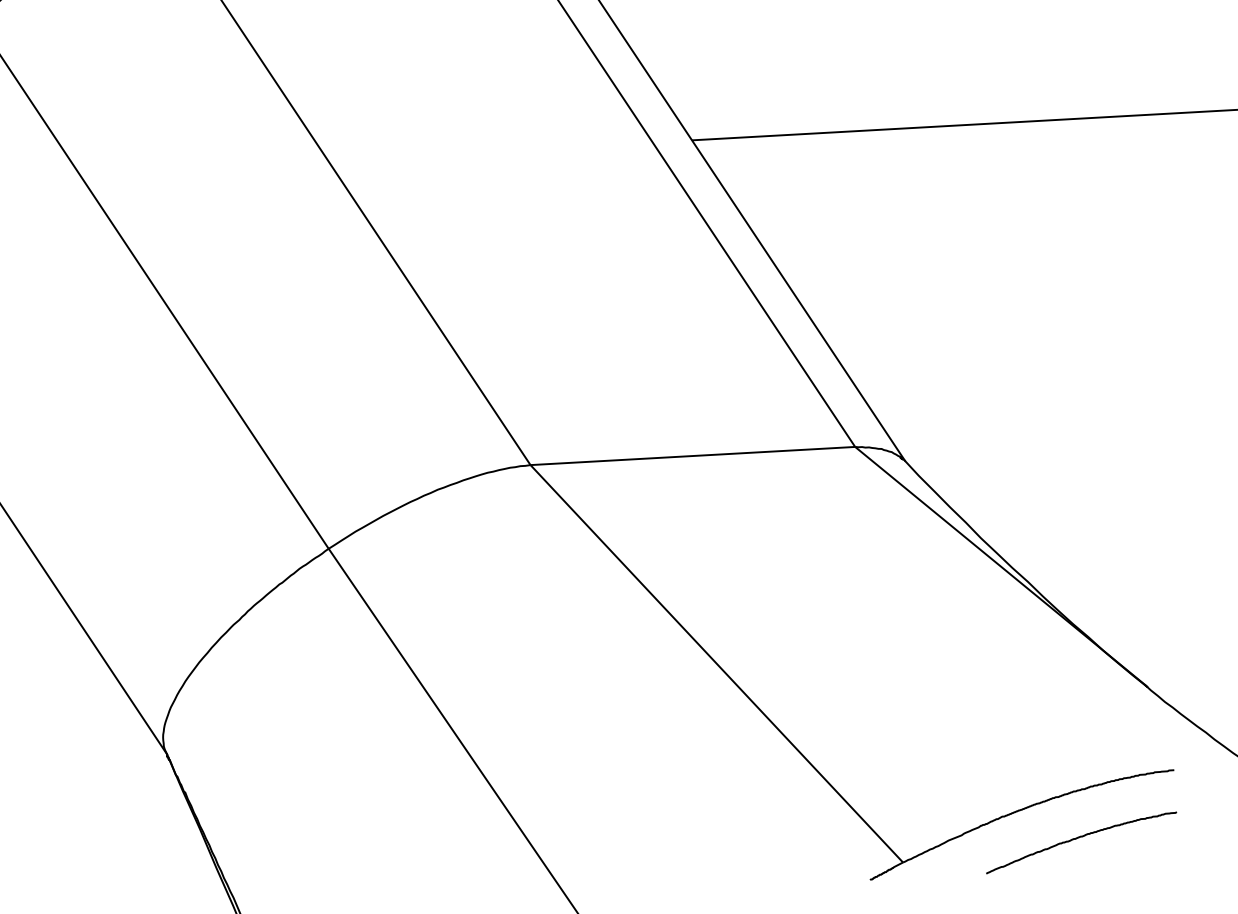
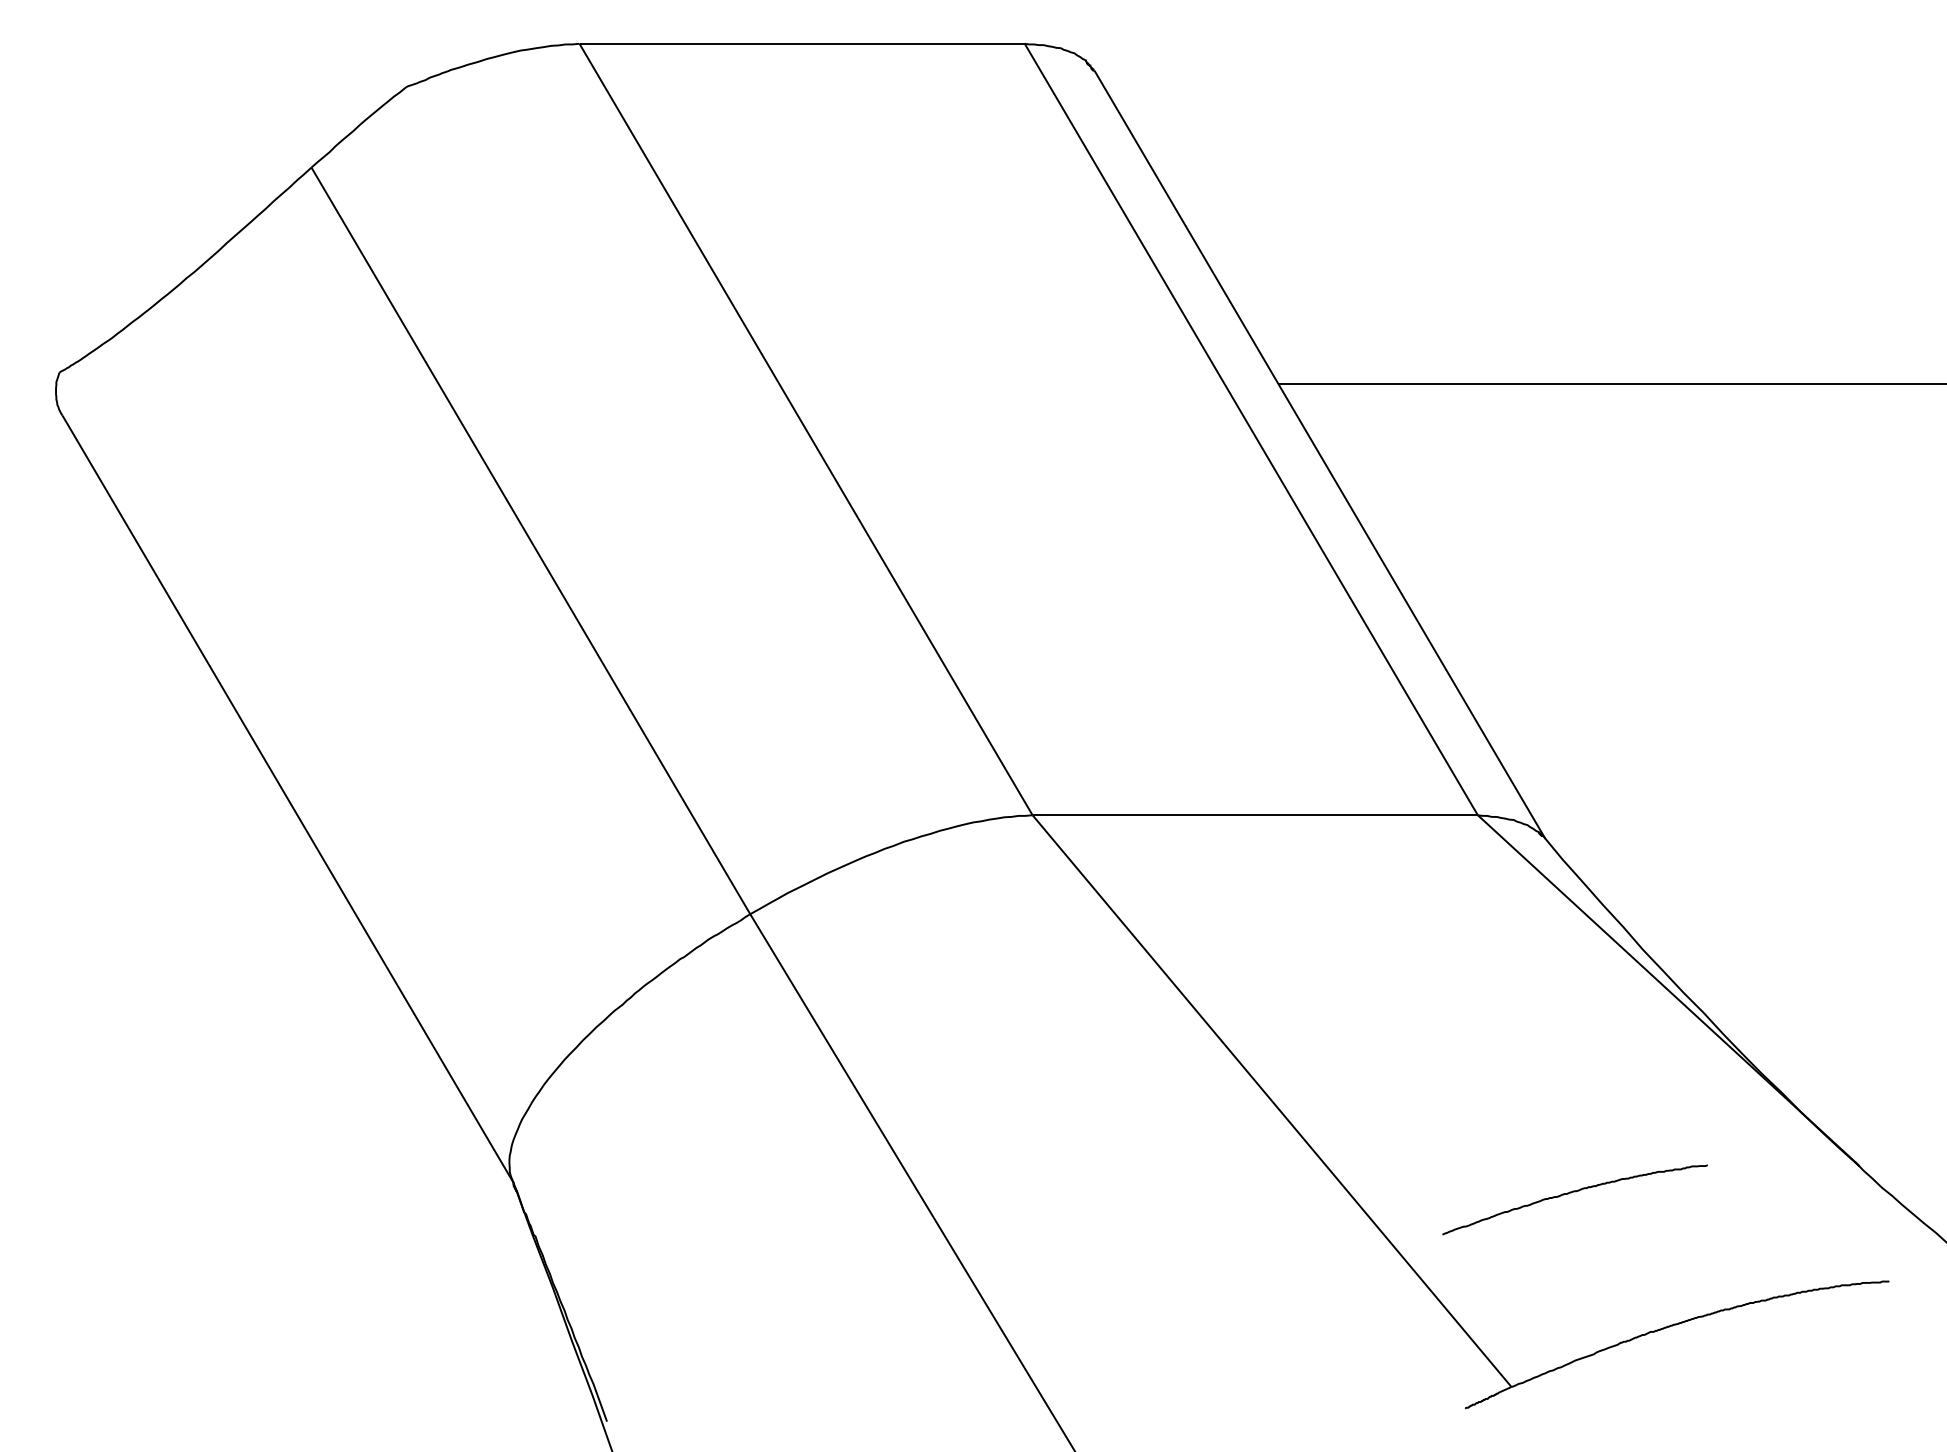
curve: (1078, 838) -> (1571, 1193), moved

